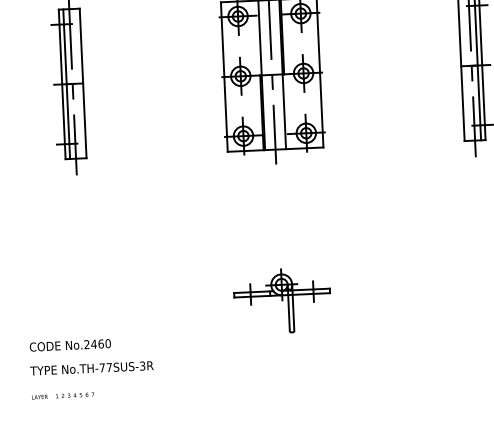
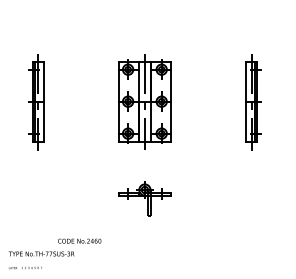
part: (281, 300) -> (144, 198), moved
text: (70, 344) -> (79, 240), moved

